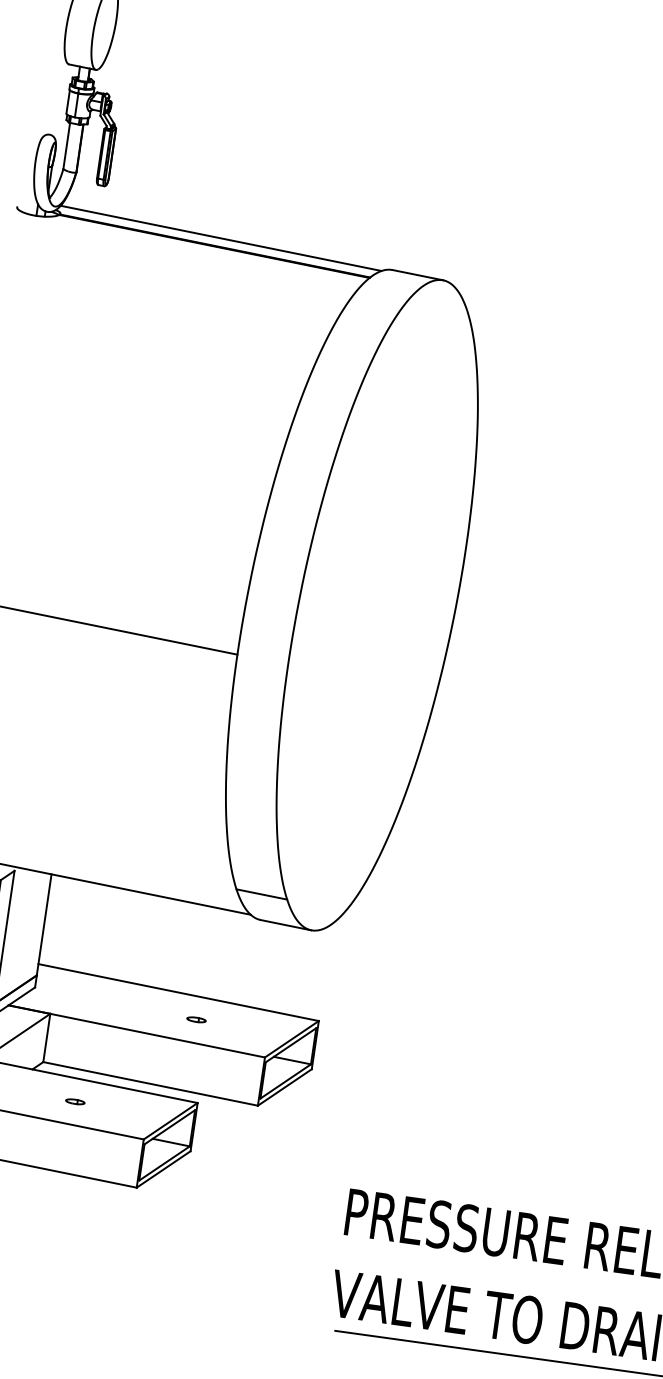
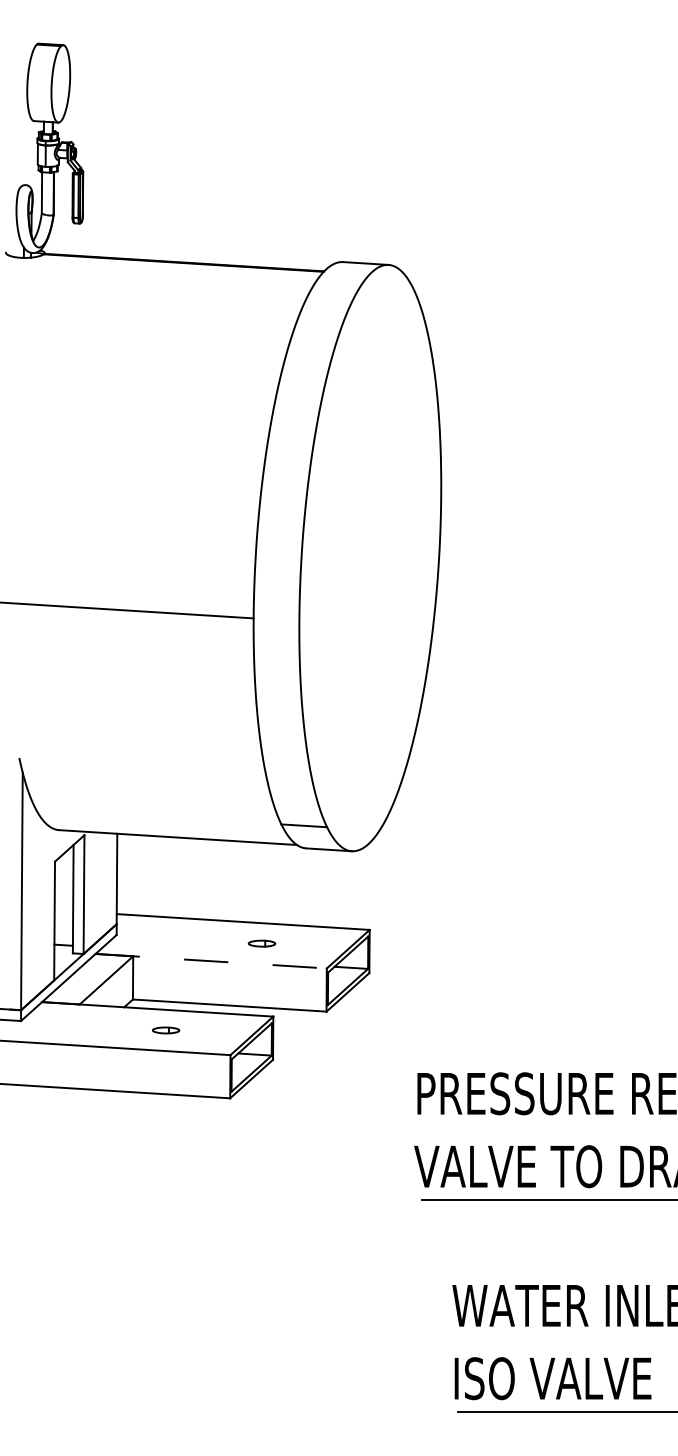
line: (220, 238) -> (188, 255), removed
part: (196, 1019) -> (262, 943), size x1.6
line: (137, 1031) -> (211, 961), solid -> dashed
part: (74, 1101) -> (165, 1030), size x1.6

